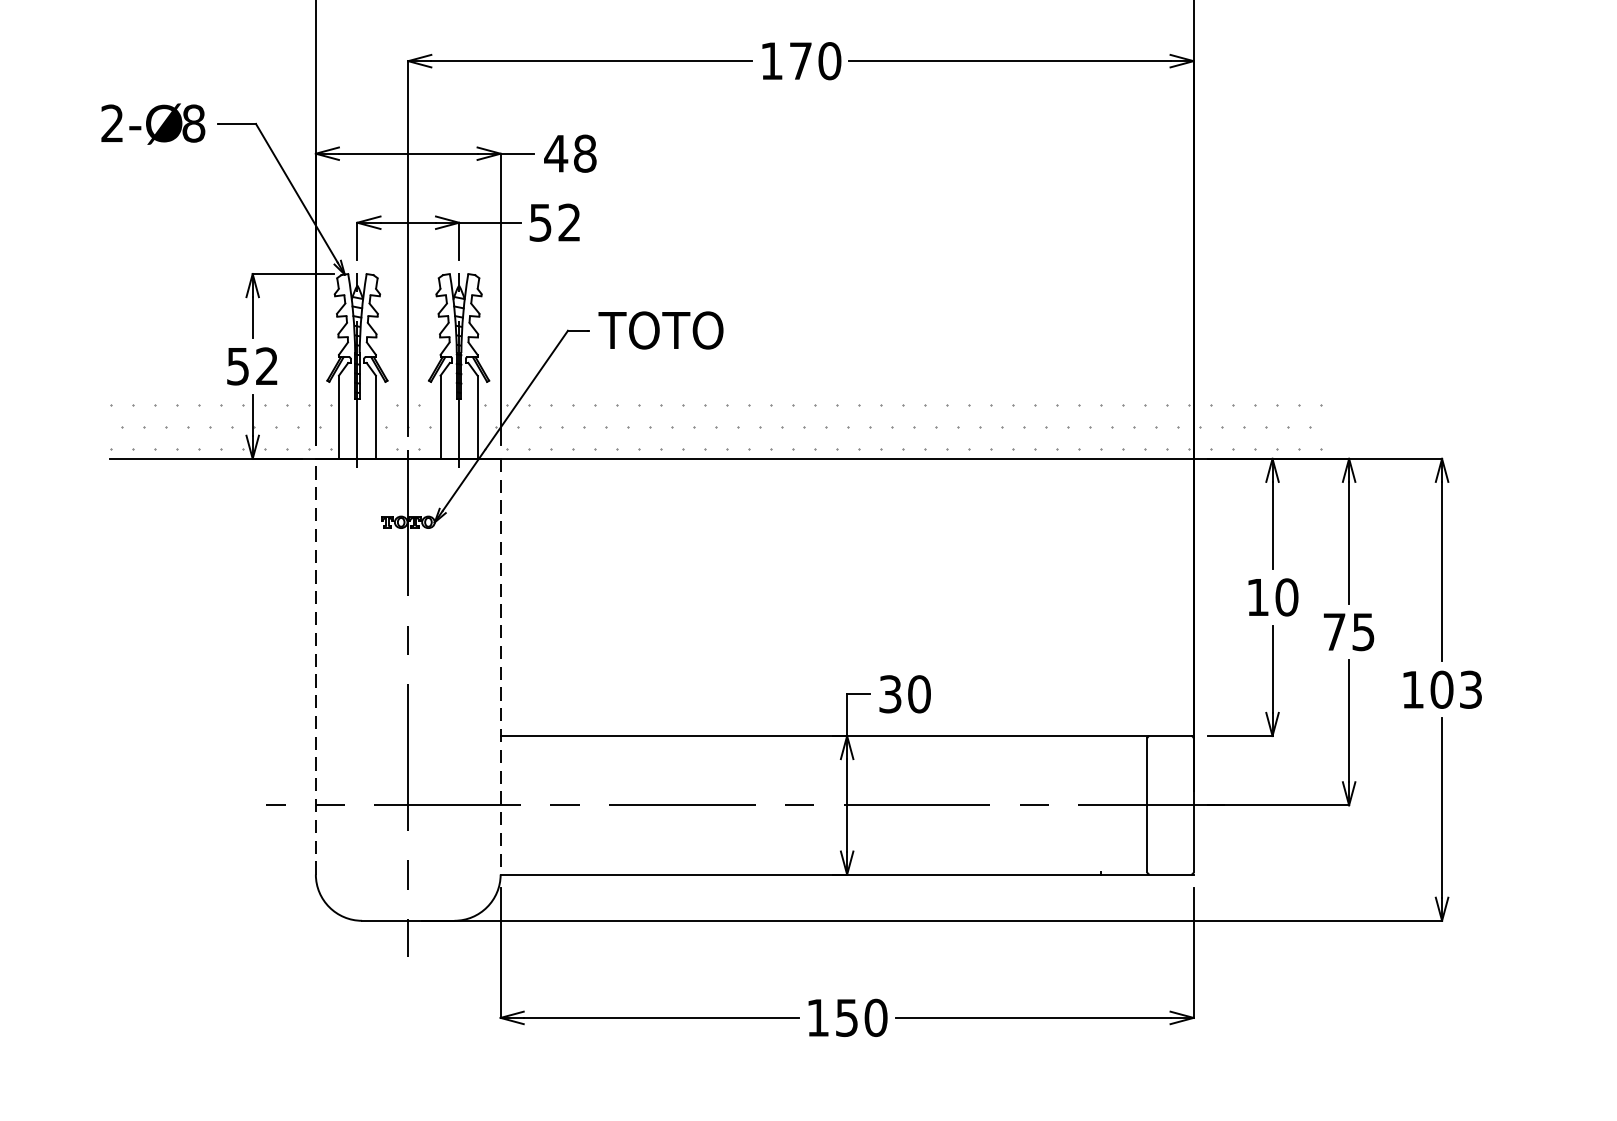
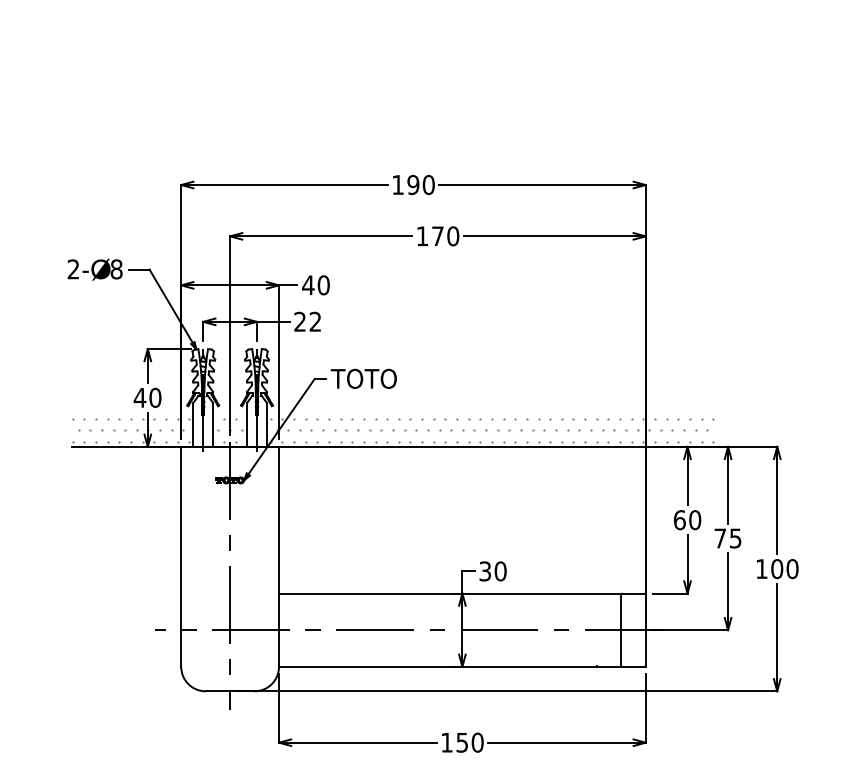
text: (584, 154) -> (323, 285), 48 -> 40
text: (539, 222) -> (299, 321), 52 -> 22
text: (252, 365) -> (147, 397), 52 -> 40
text: (1257, 598) -> (679, 520), 10 -> 60
line: (316, 666) -> (181, 556), dashed -> solid
line: (501, 667) -> (279, 557), dashed -> solid
text: (1470, 690) -> (792, 569), 103 -> 100

